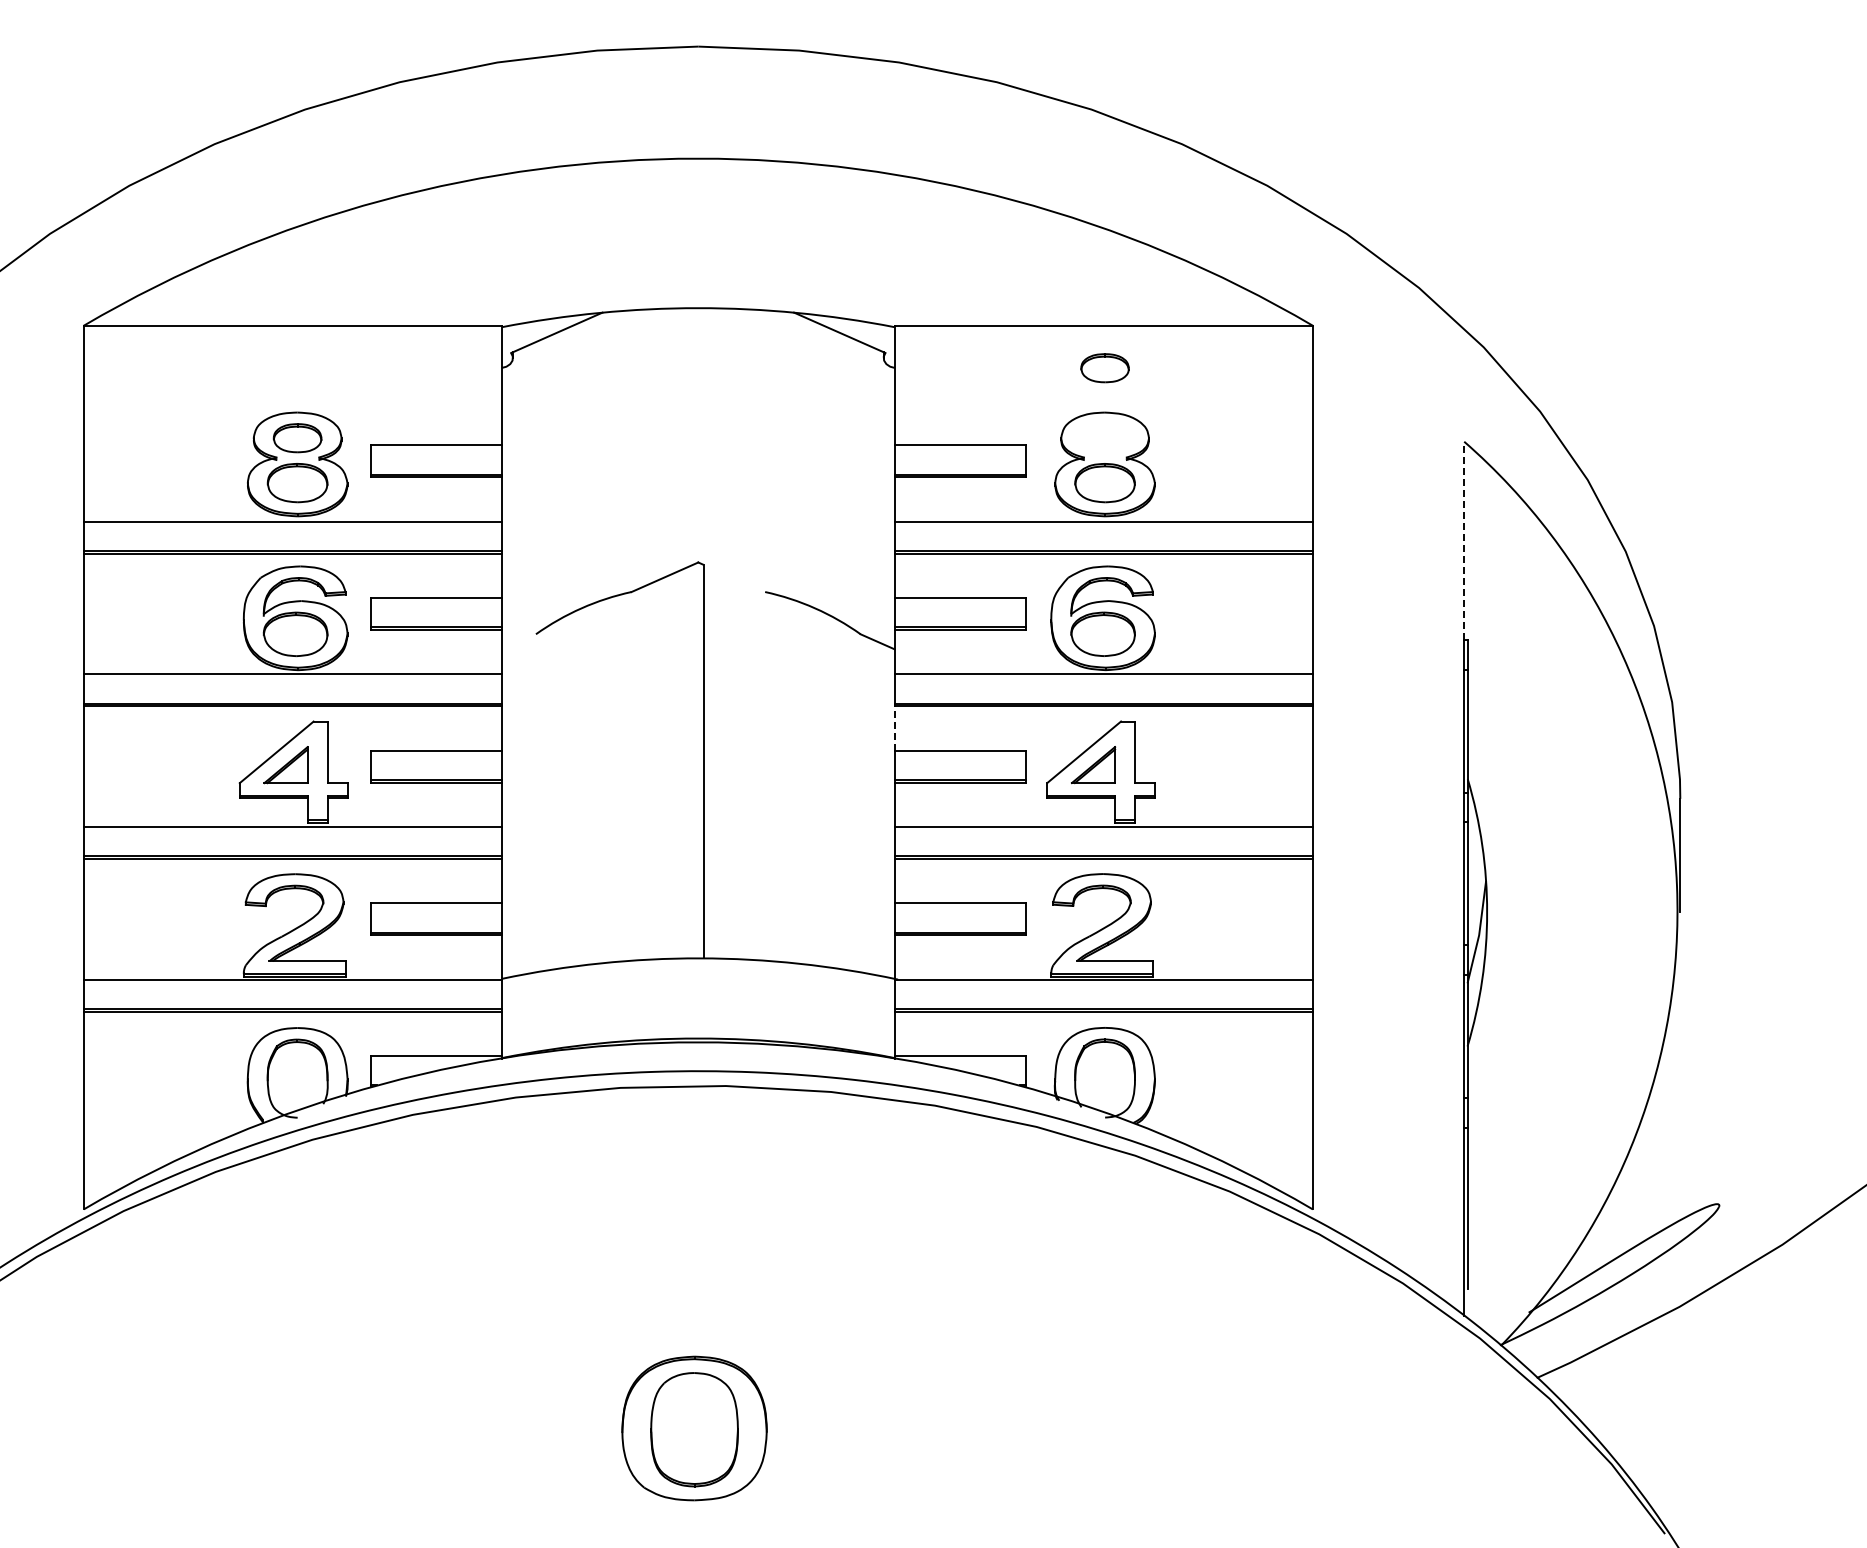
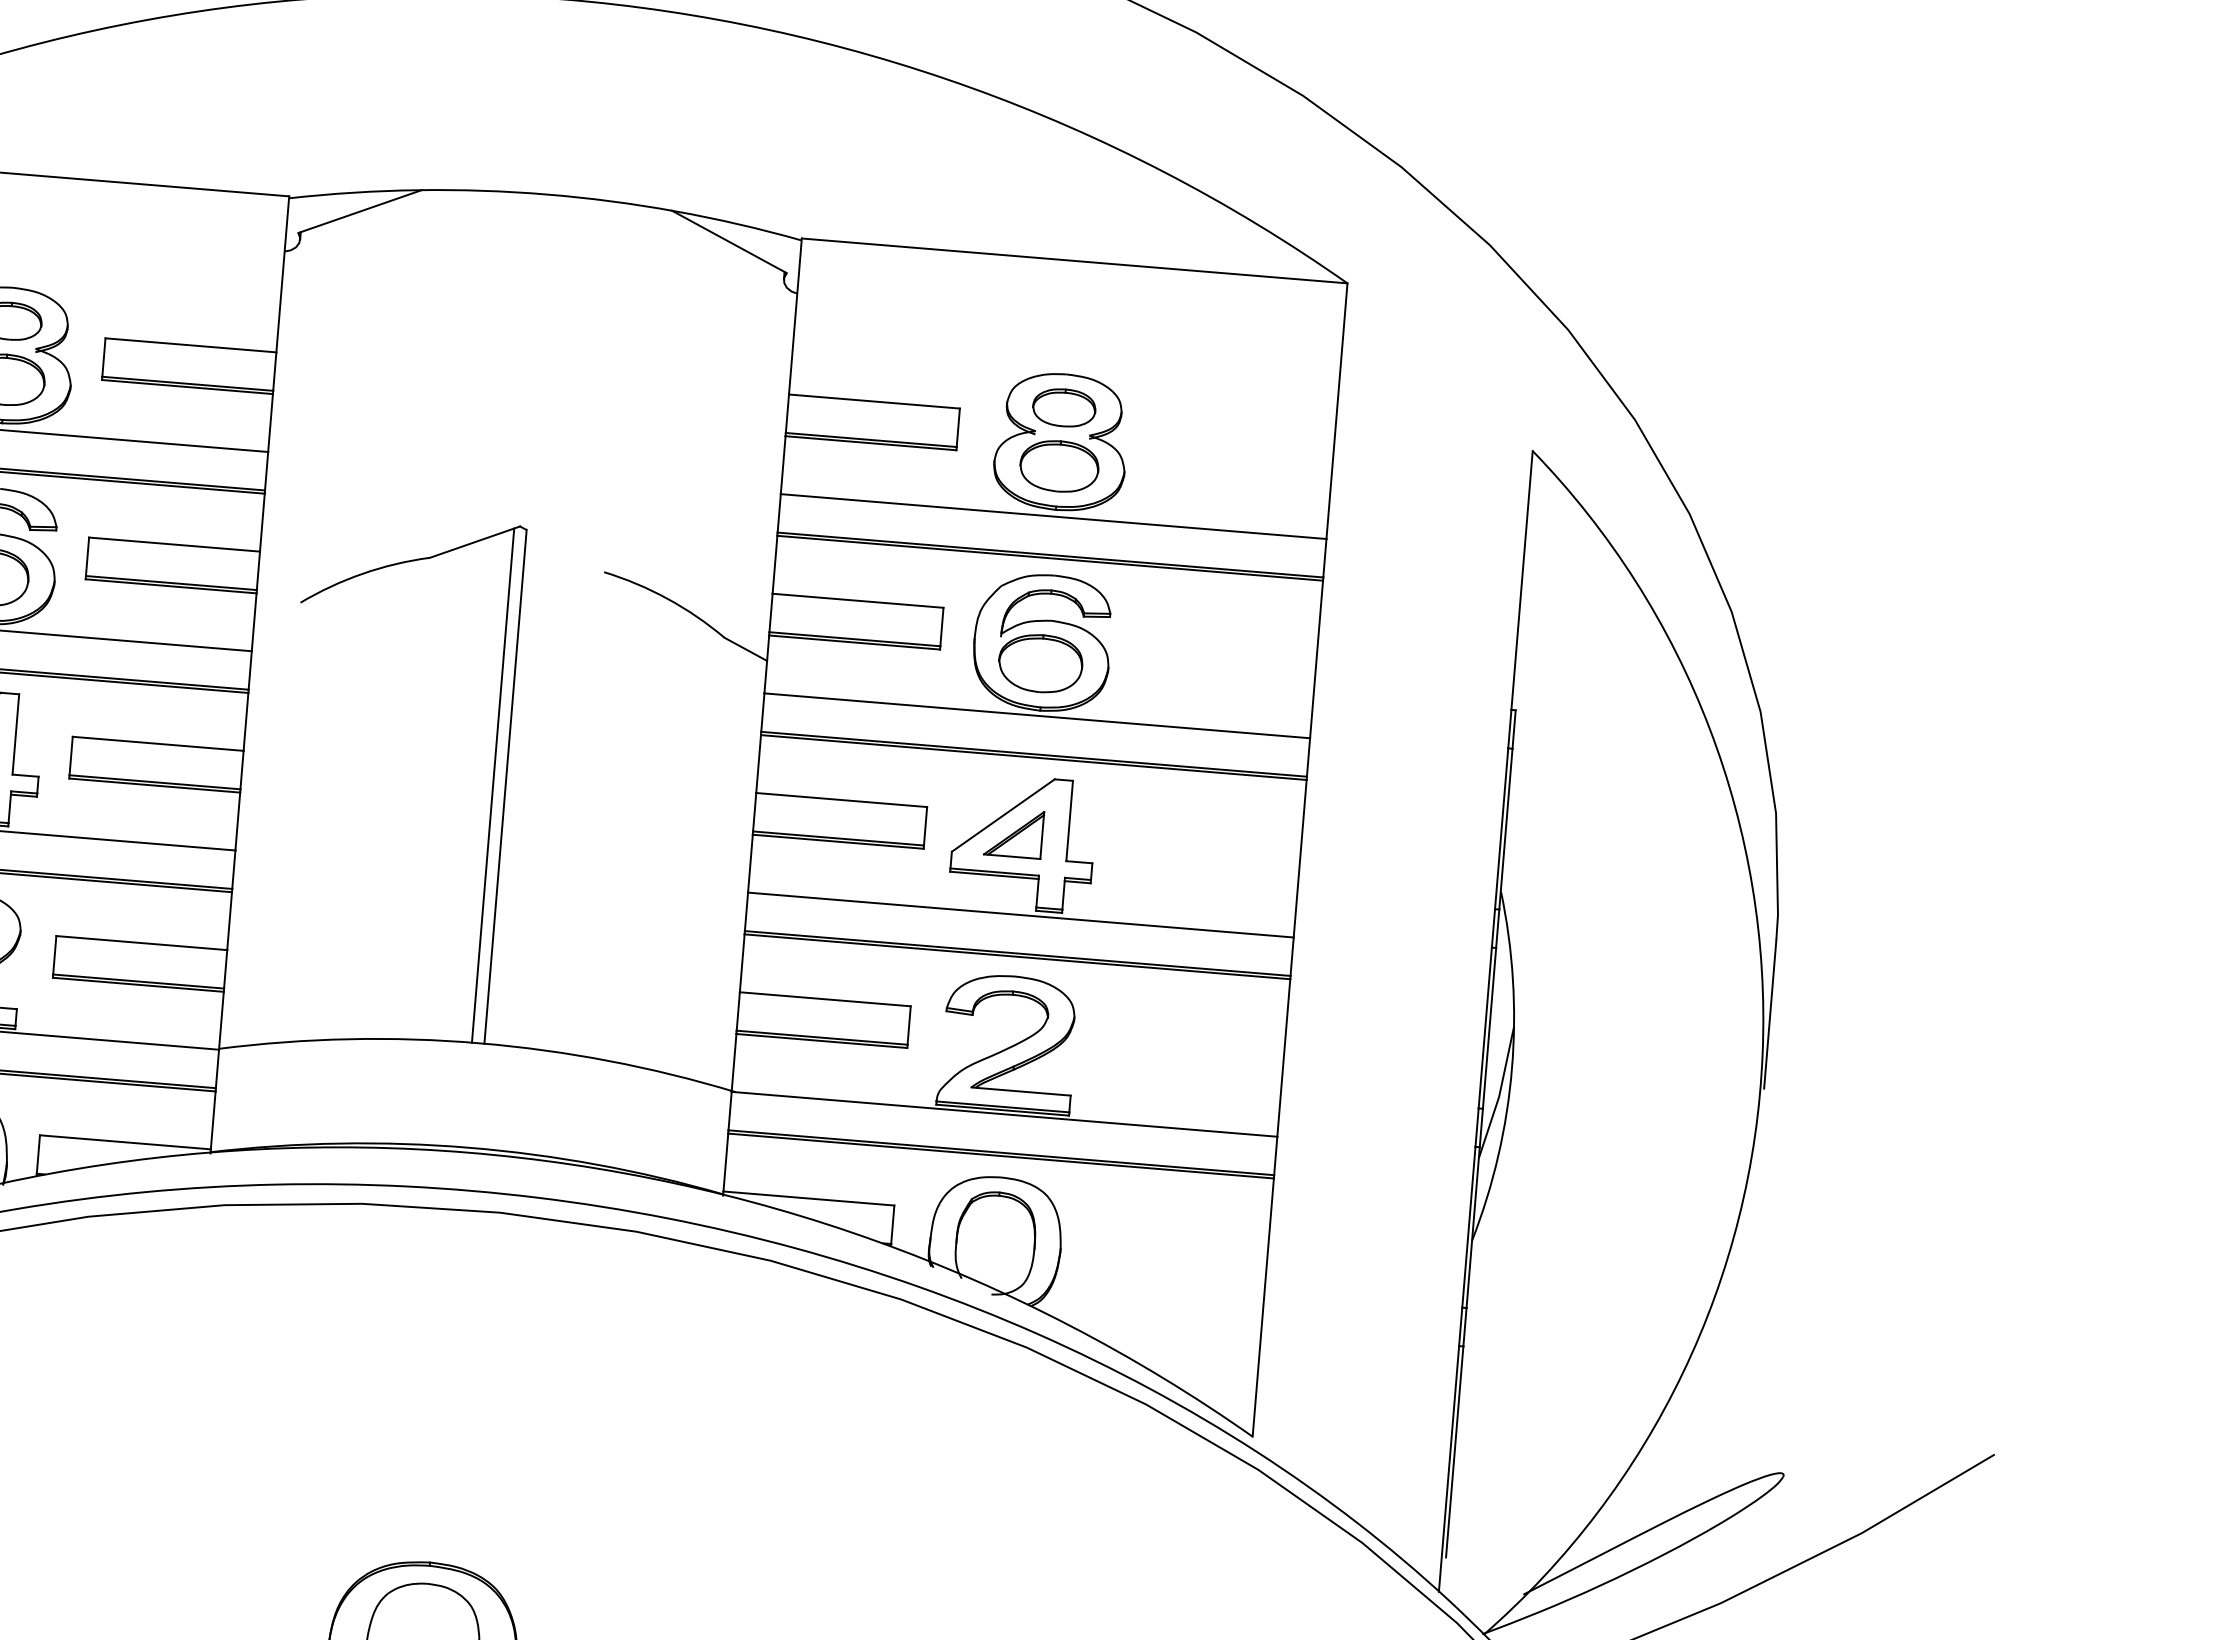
part: (1104, 368) -> (1063, 408), moved
line: (1464, 540) -> (1522, 579), dashed -> solid
line: (894, 727) -> (758, 762), dashed -> solid
line: (693, 761) -> (492, 785), added

